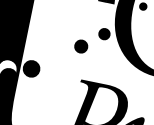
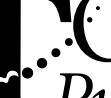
fill: (55, 58) -> (41, 63), added

